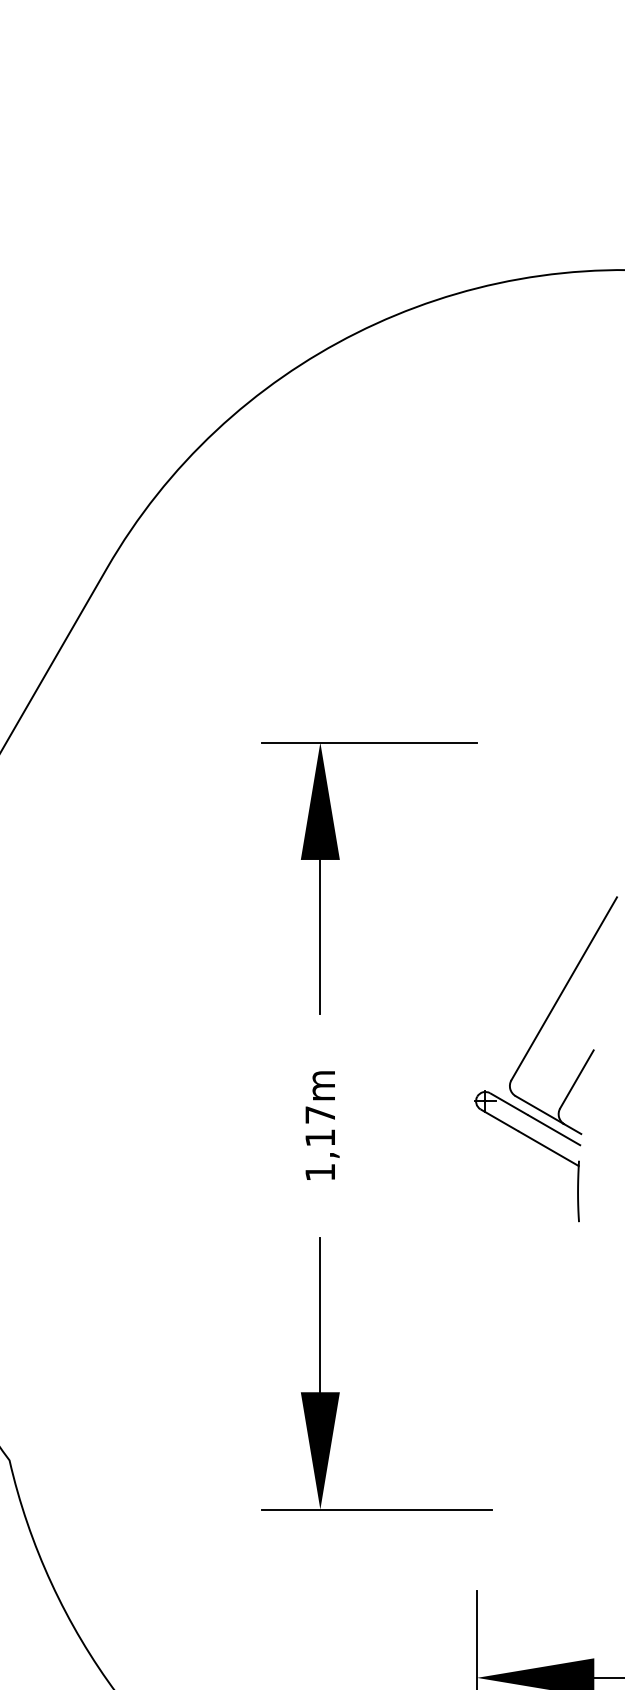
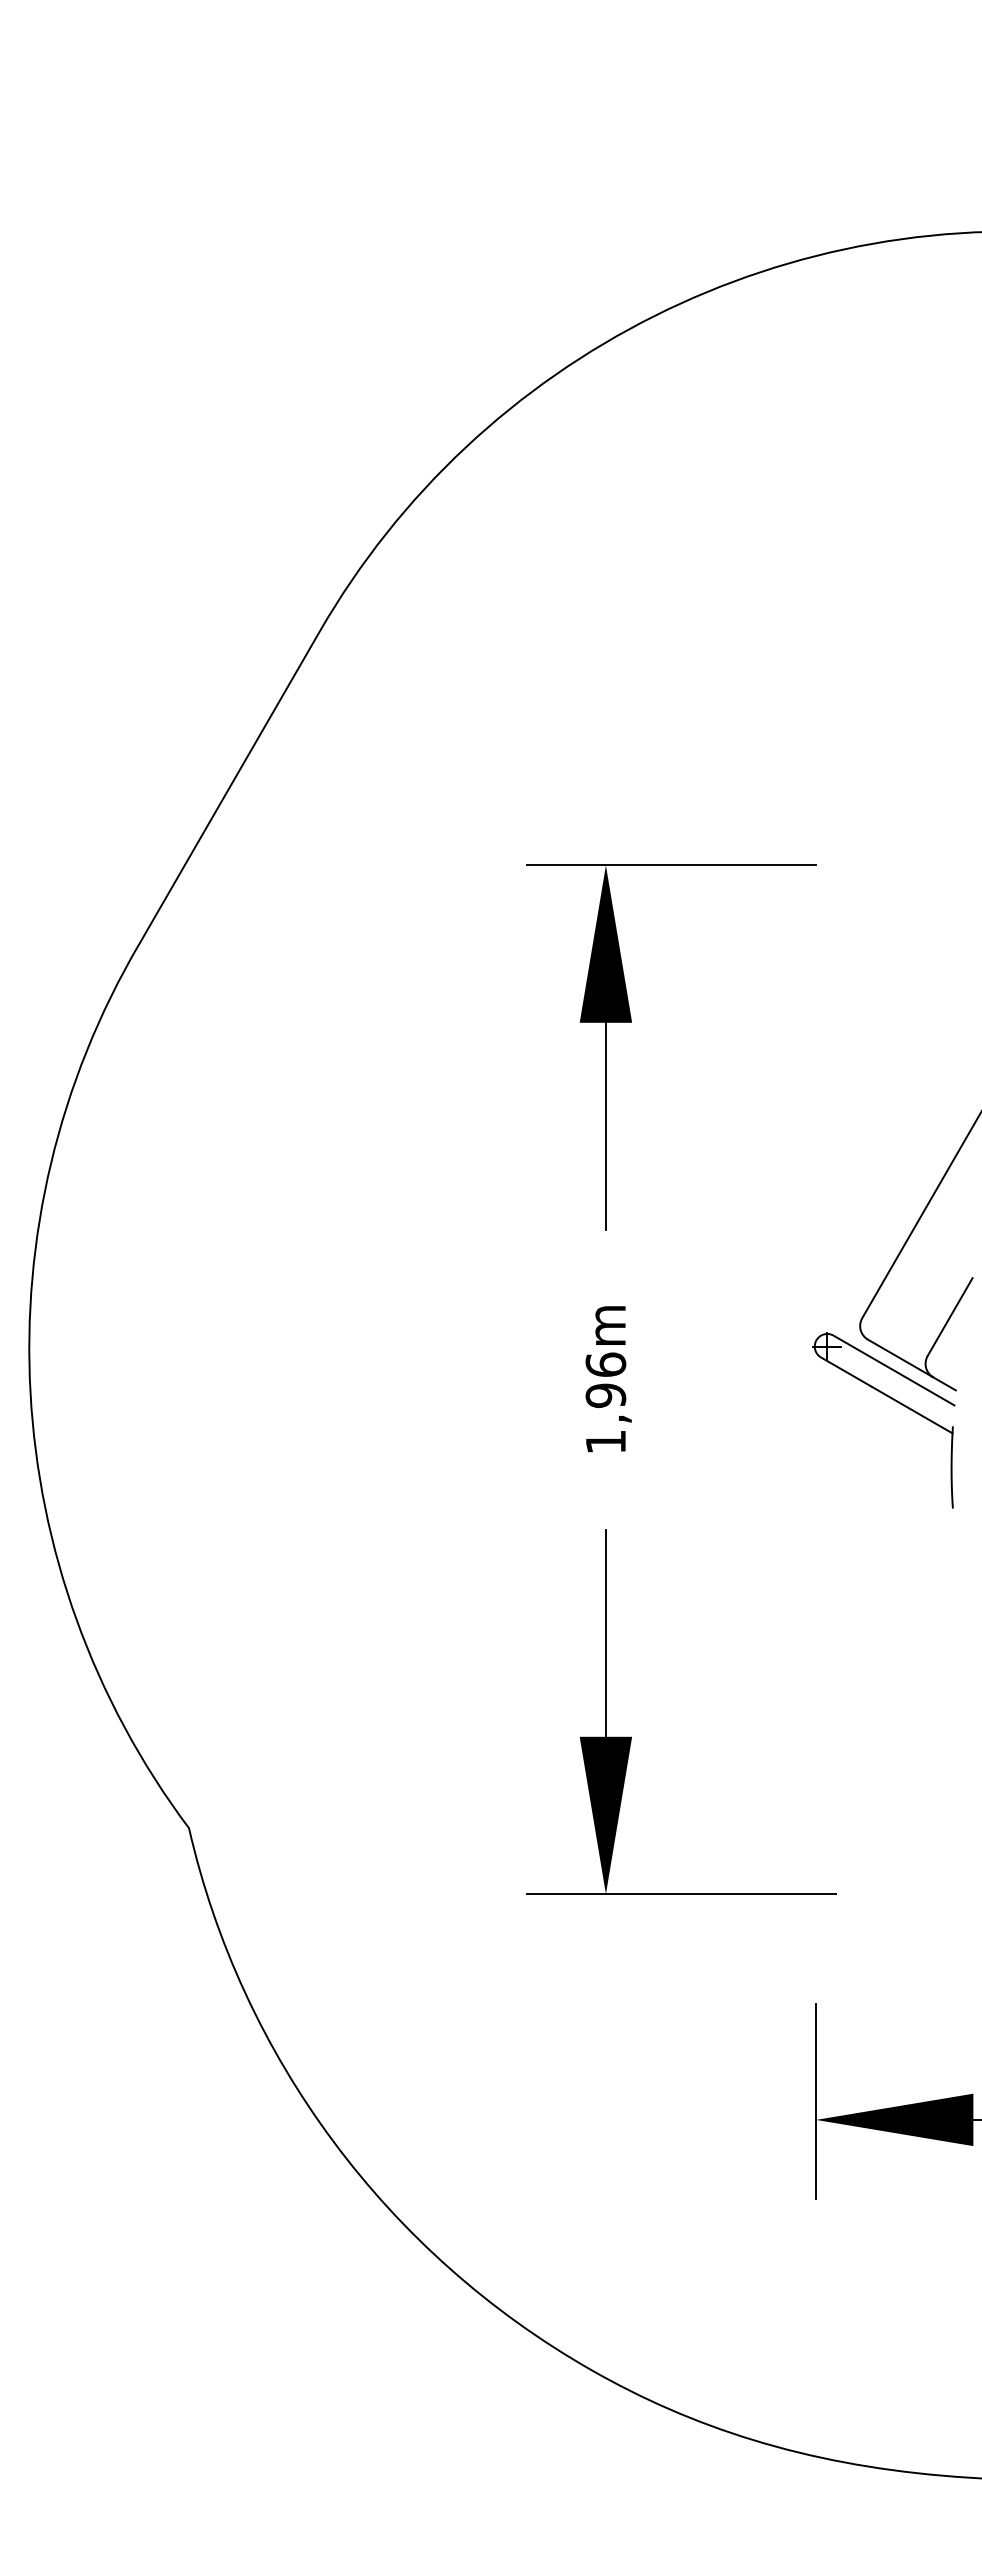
text: (320, 1126) -> (605, 1380), 1,17m -> 1,96m

